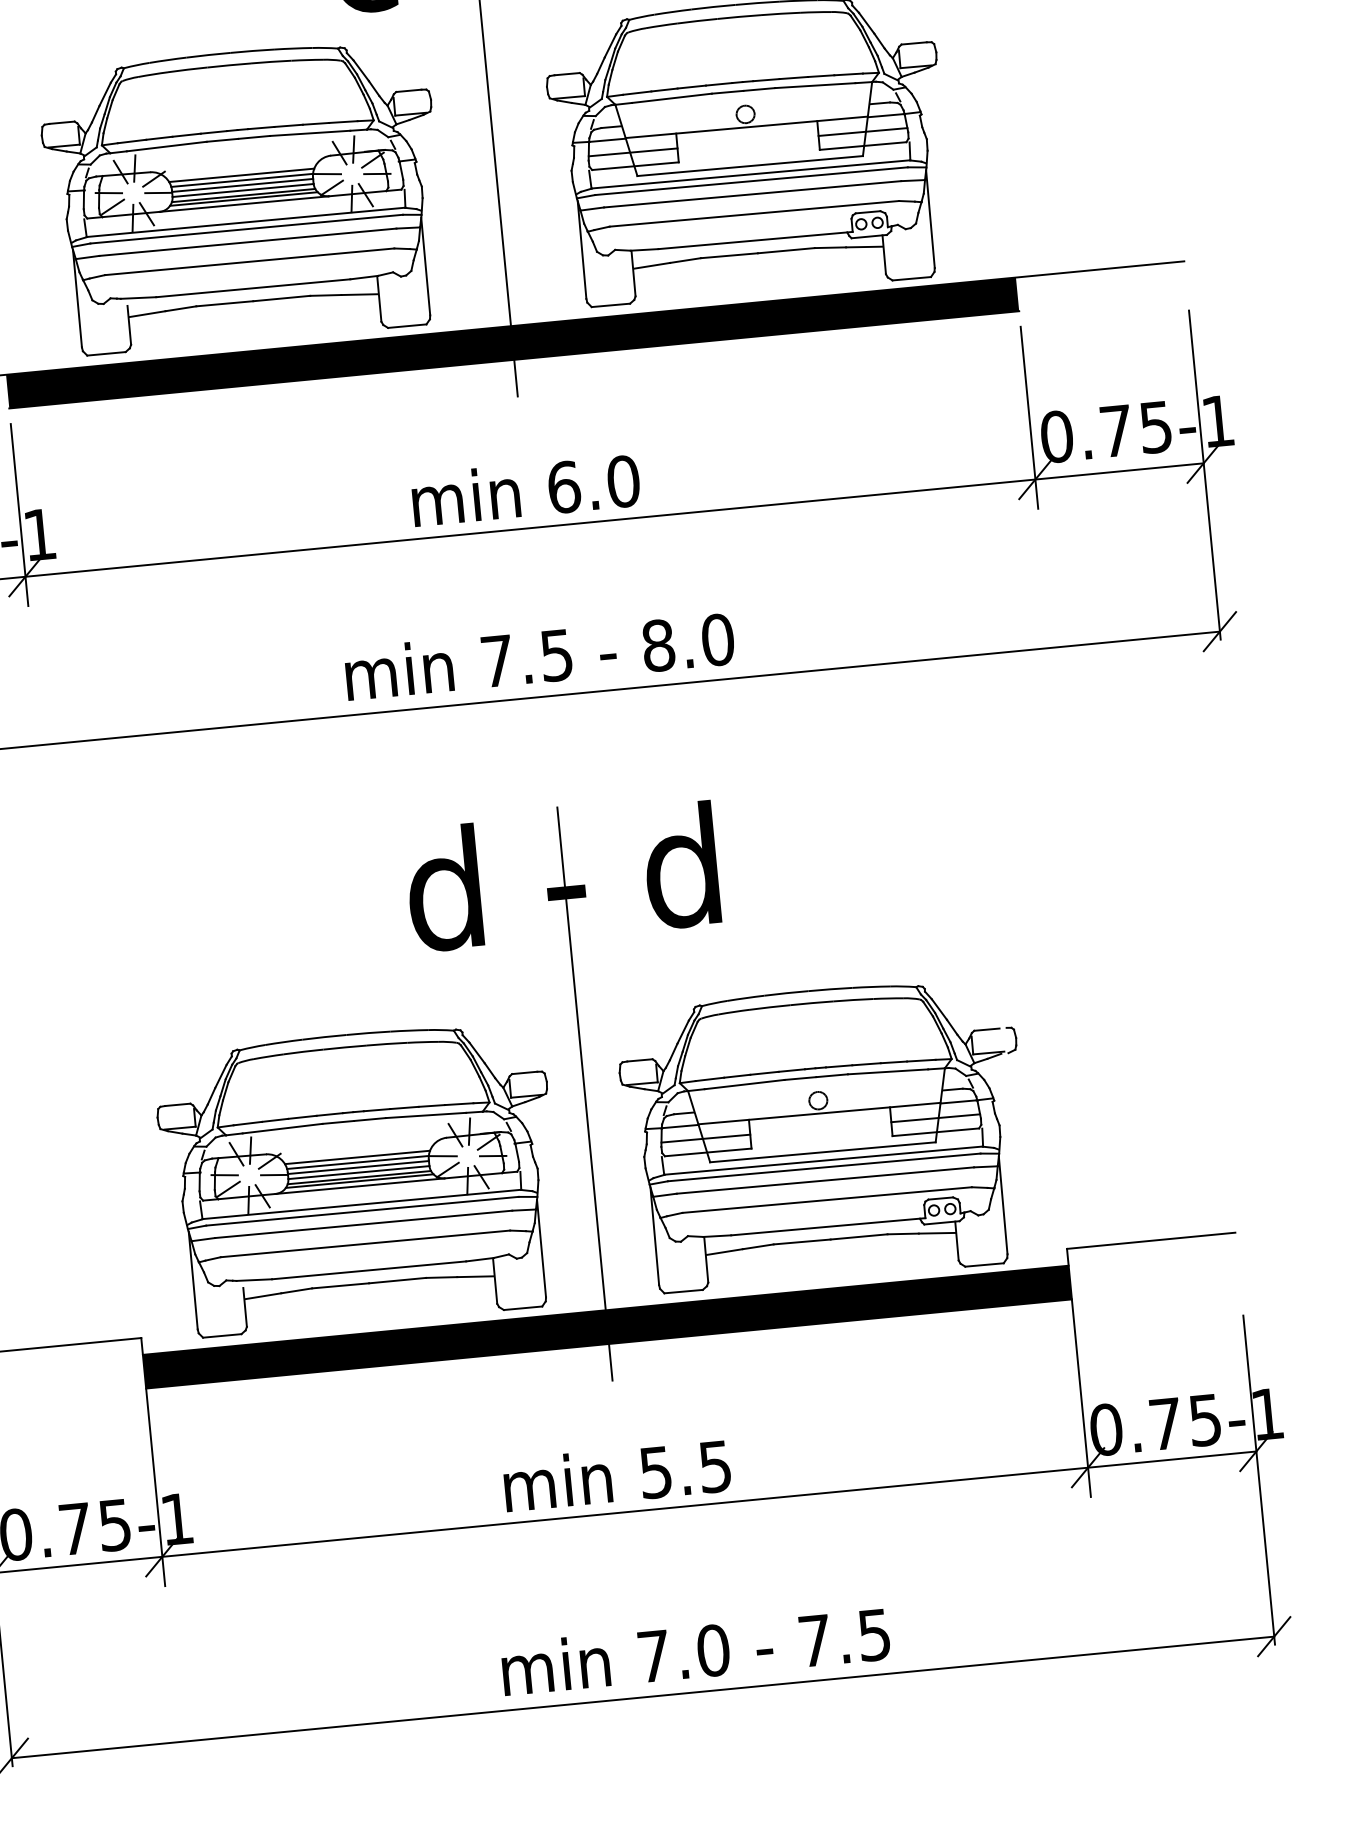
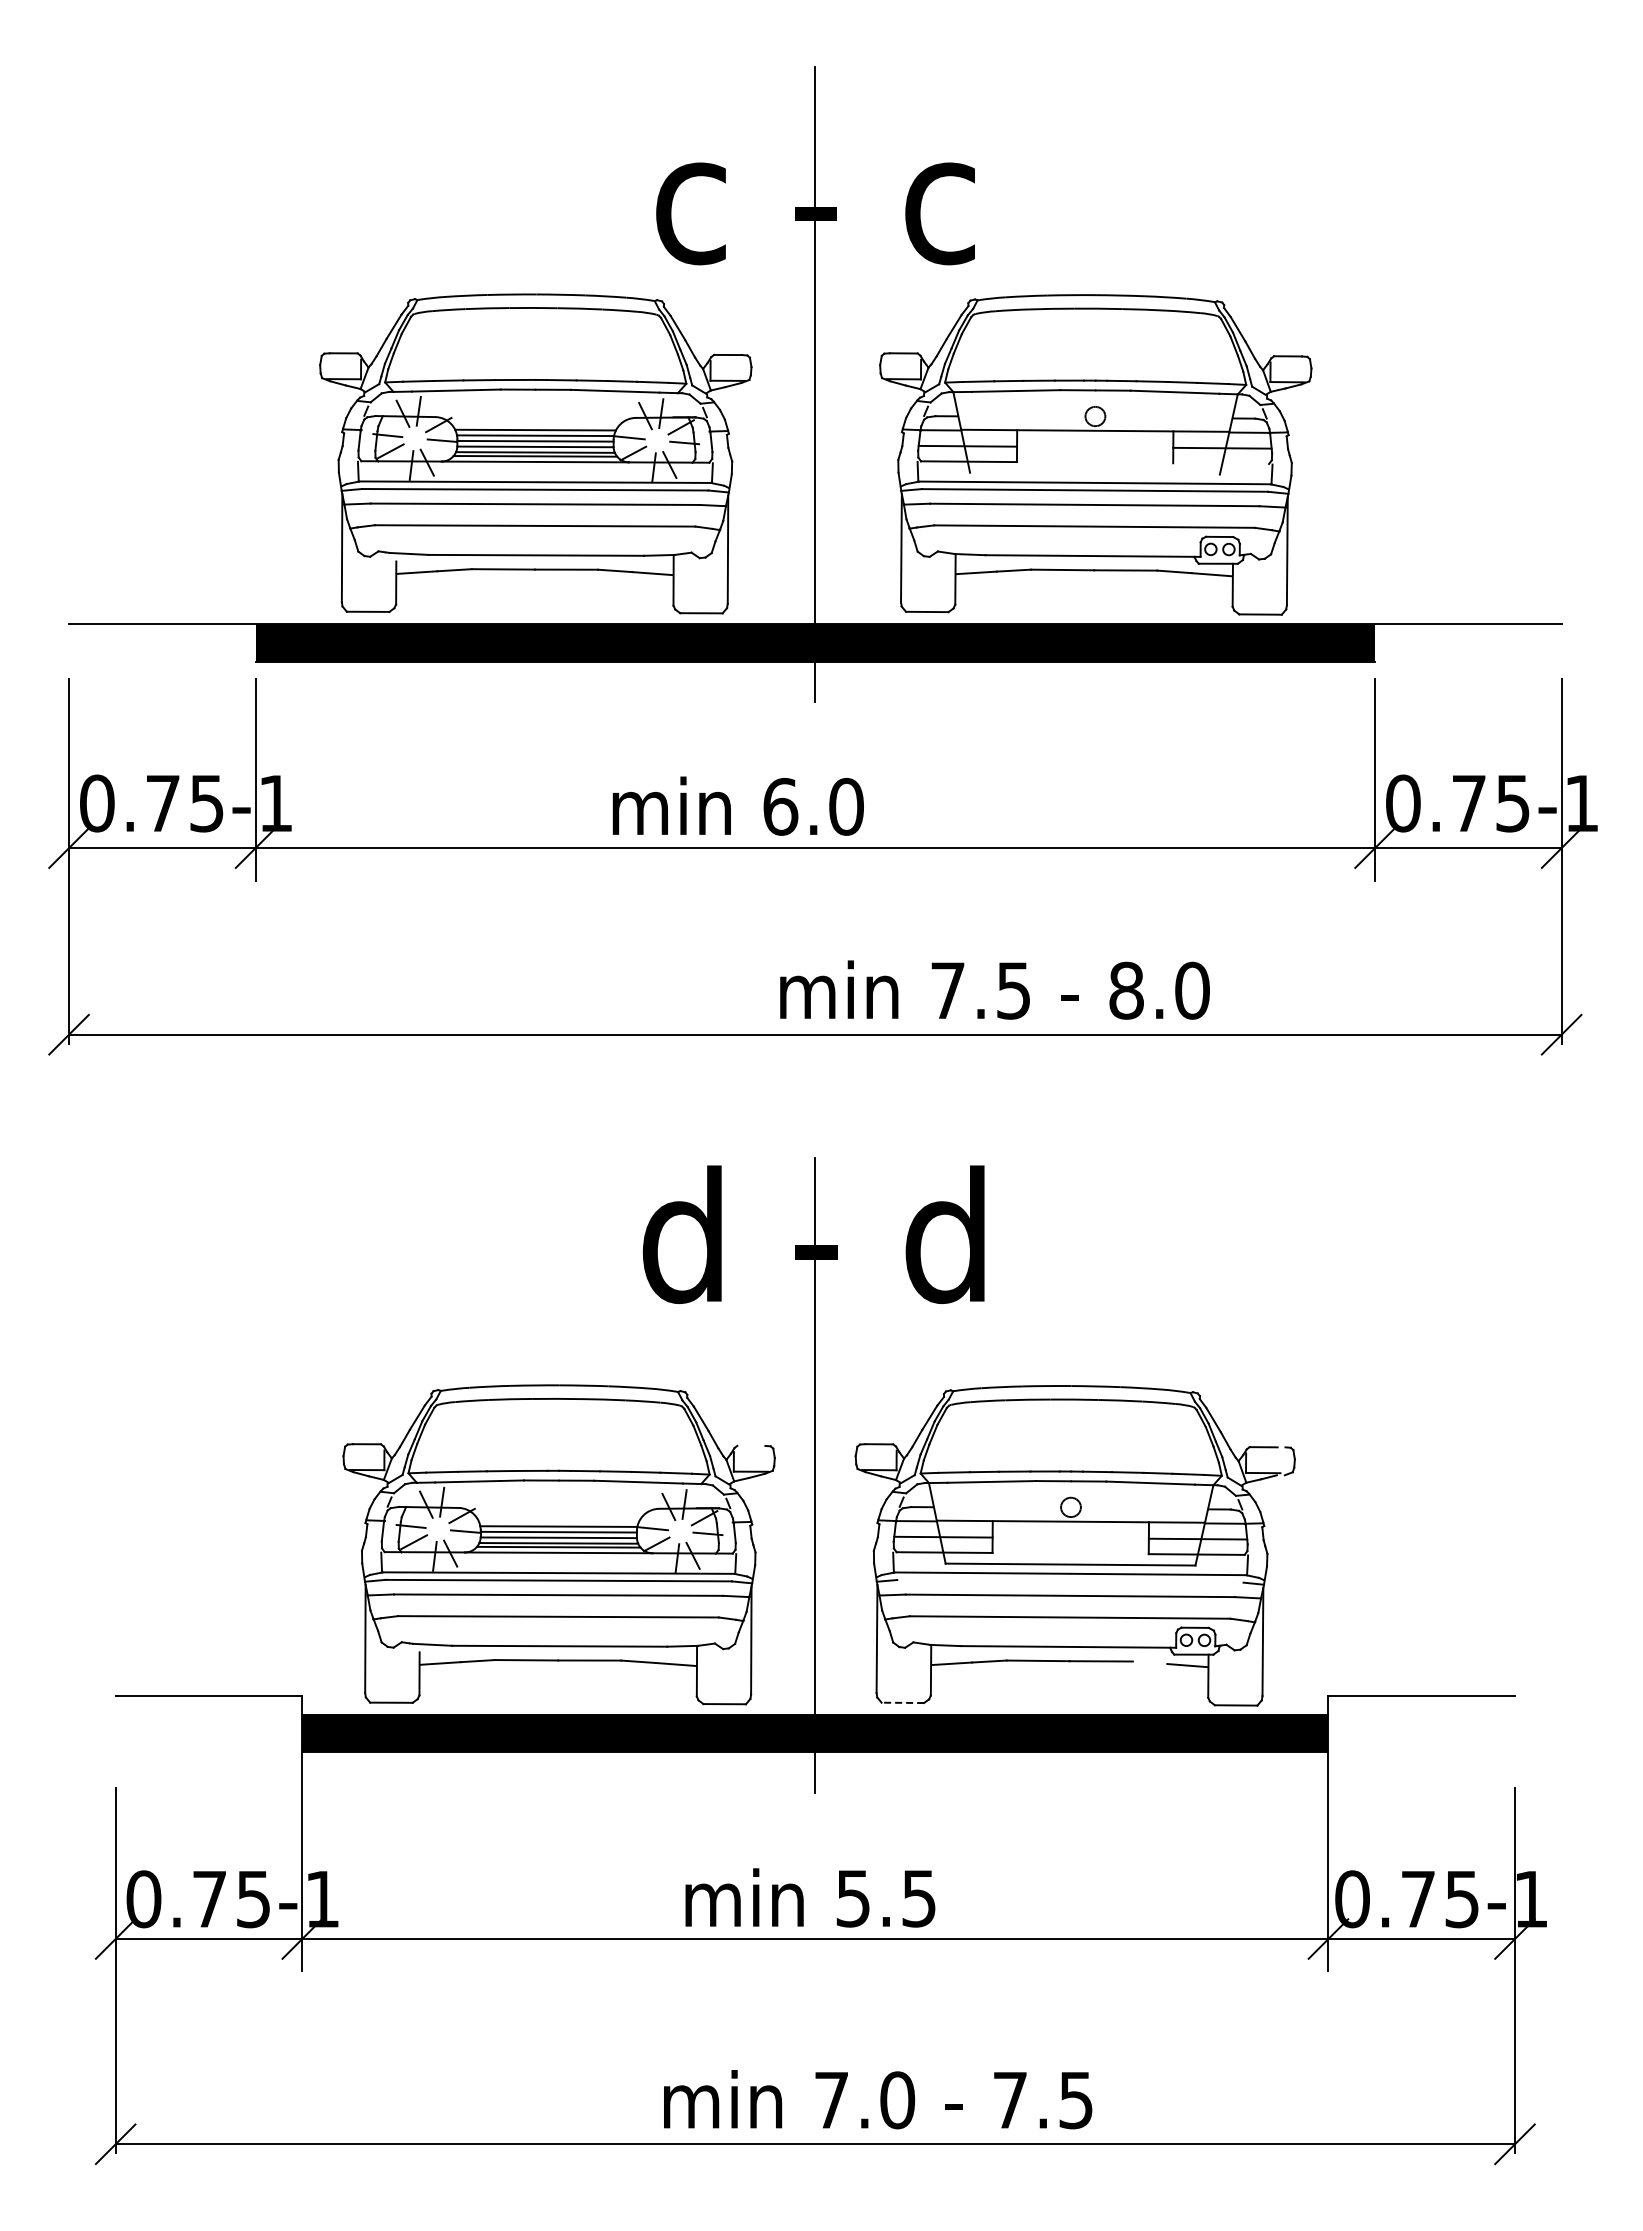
line: (863, 145) -> (1221, 463), removed
line: (749, 165) -> (1094, 473), removed
text: (525, 489) -> (737, 805), moved
text: (539, 656) -> (994, 989), moved
line: (524, 1072) -> (751, 1445), removed
line: (357, 1157) -> (558, 1520), removed
line: (824, 1167) -> (1070, 1581), removed
line: (902, 1233) -> (1149, 1662), removed
line: (683, 1291) -> (902, 1702), solid -> dashed

